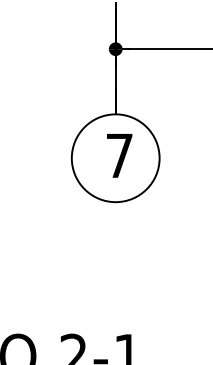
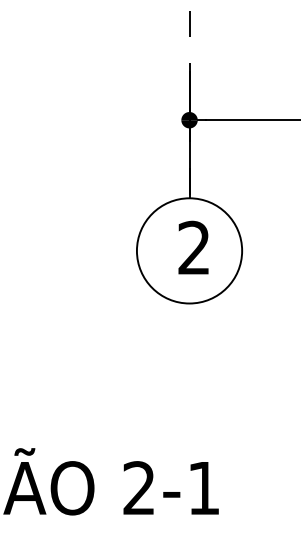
text: (119, 155) -> (193, 247), 7 -> 2

